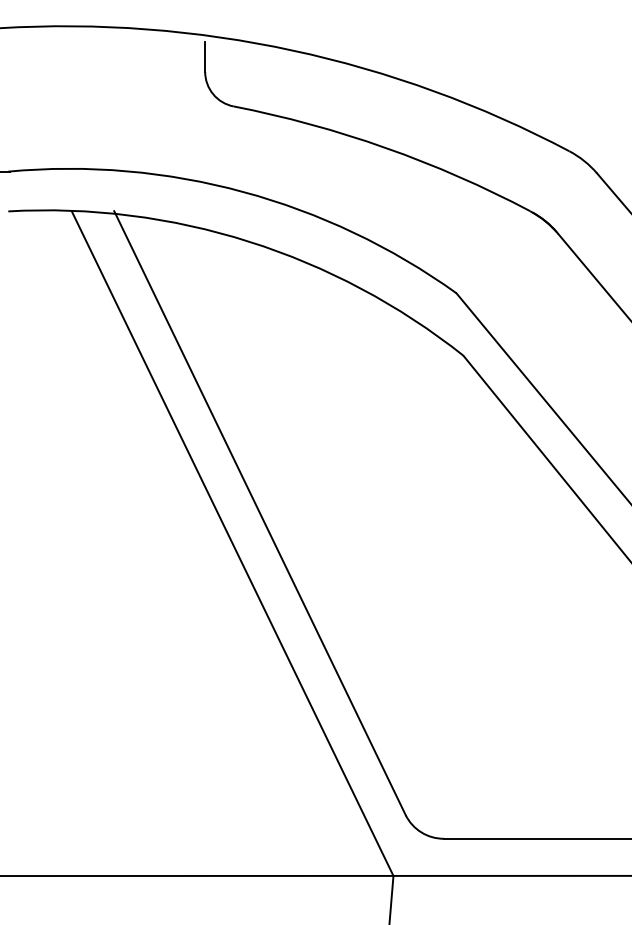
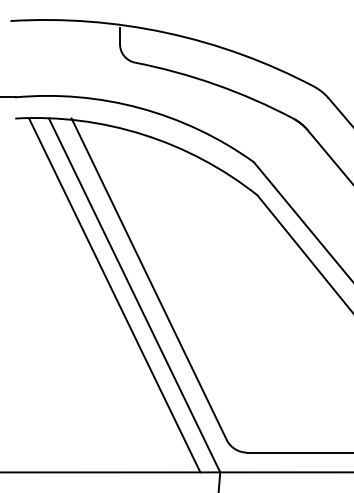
line: (194, 543) -> (114, 295), added

